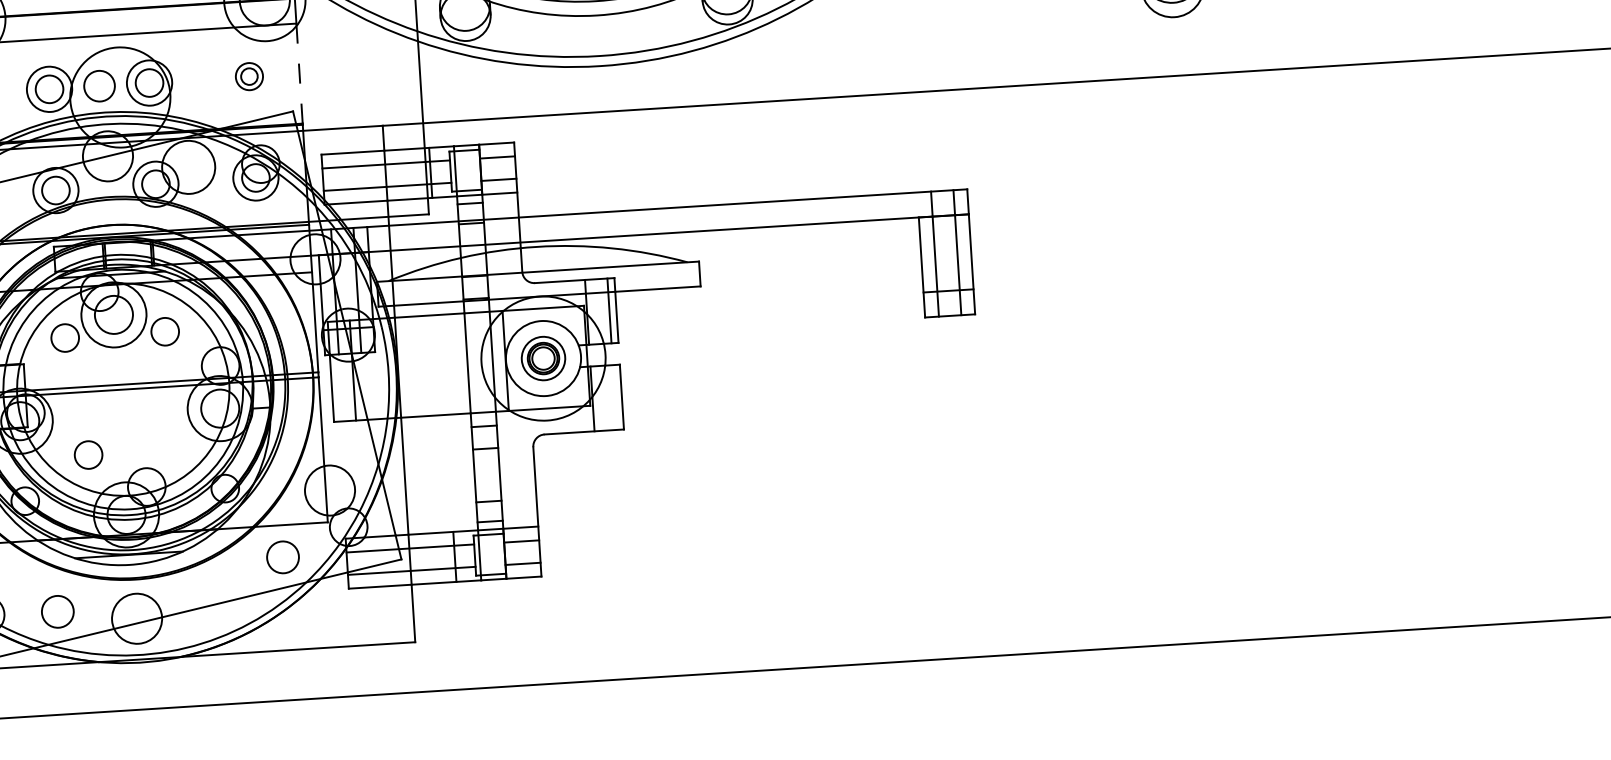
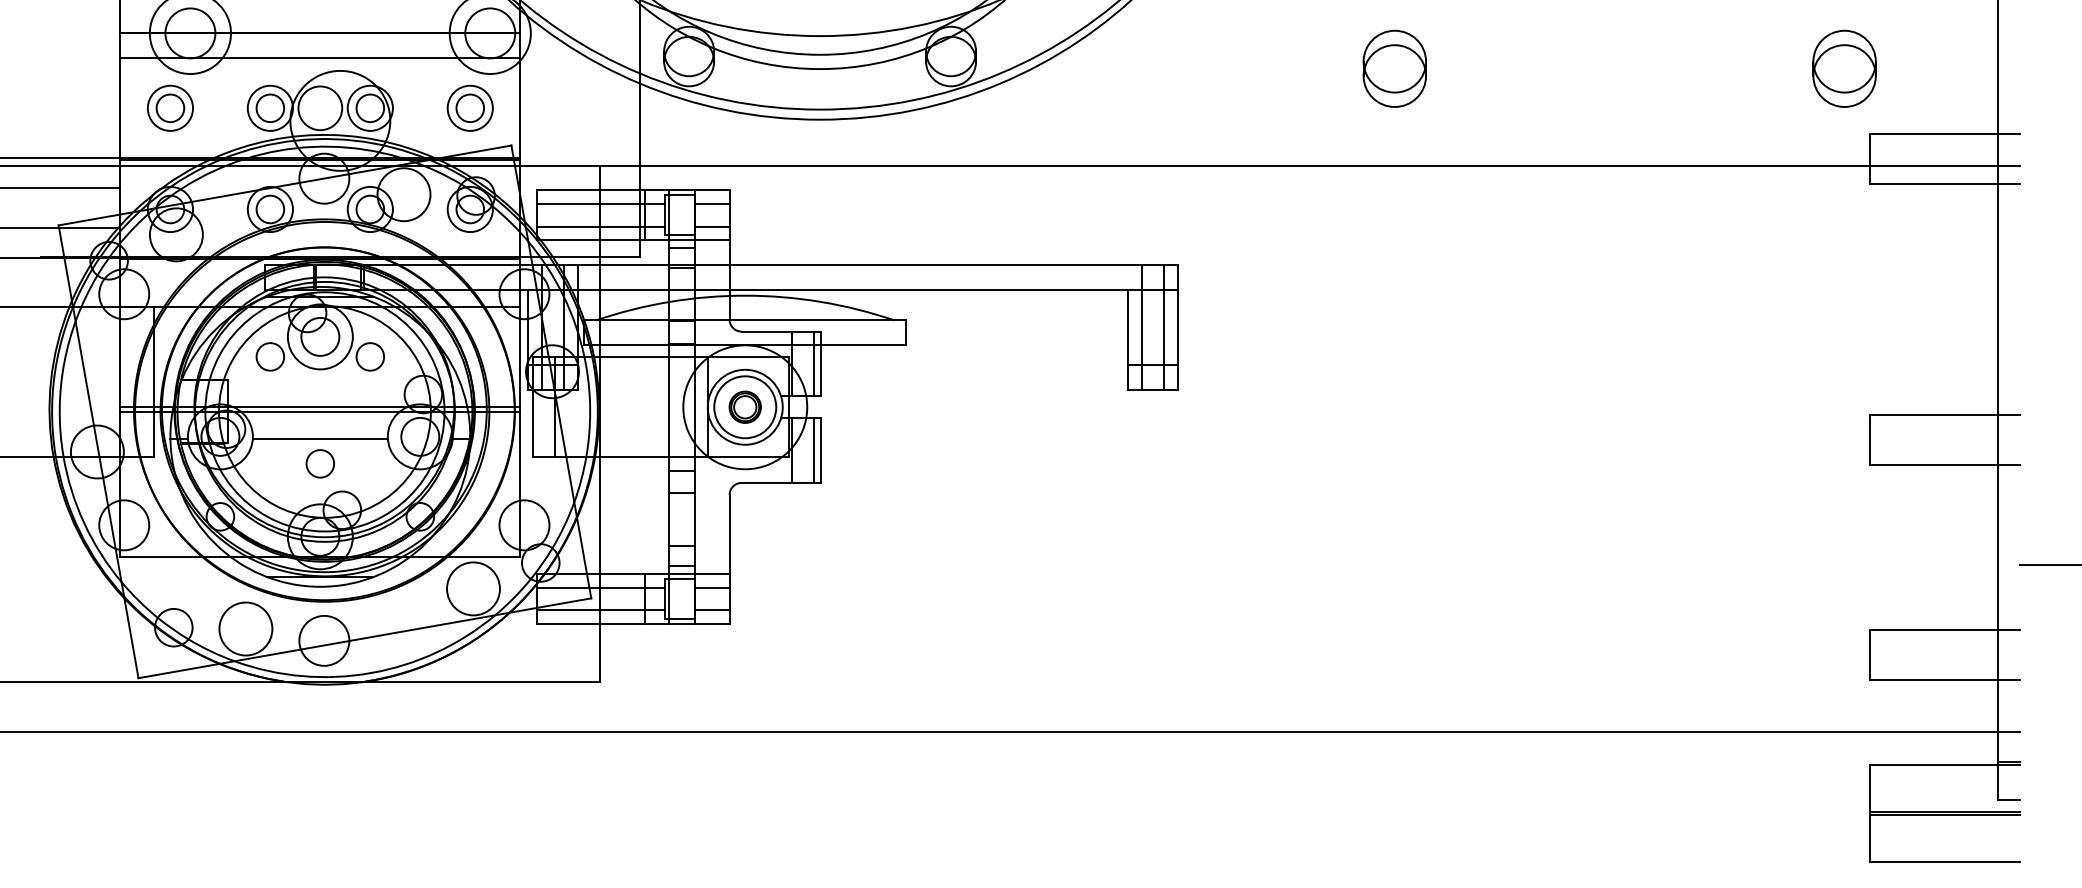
line: (299, 73) -> (520, 108), dashed -> solid
part: (248, 75) -> (469, 107), size x1.67
circle: (99, 86) -> (320, 108), size x1.43
circle: (543, 358) -> (745, 407), size x1.43
line: (614, 397) -> (813, 450), added
line: (119, 416) -> (319, 438), added
circle: (87, 454) -> (319, 463), moved
circle: (283, 556) -> (473, 588), size x1.67
circle: (57, 611) -> (245, 628), size x1.67

